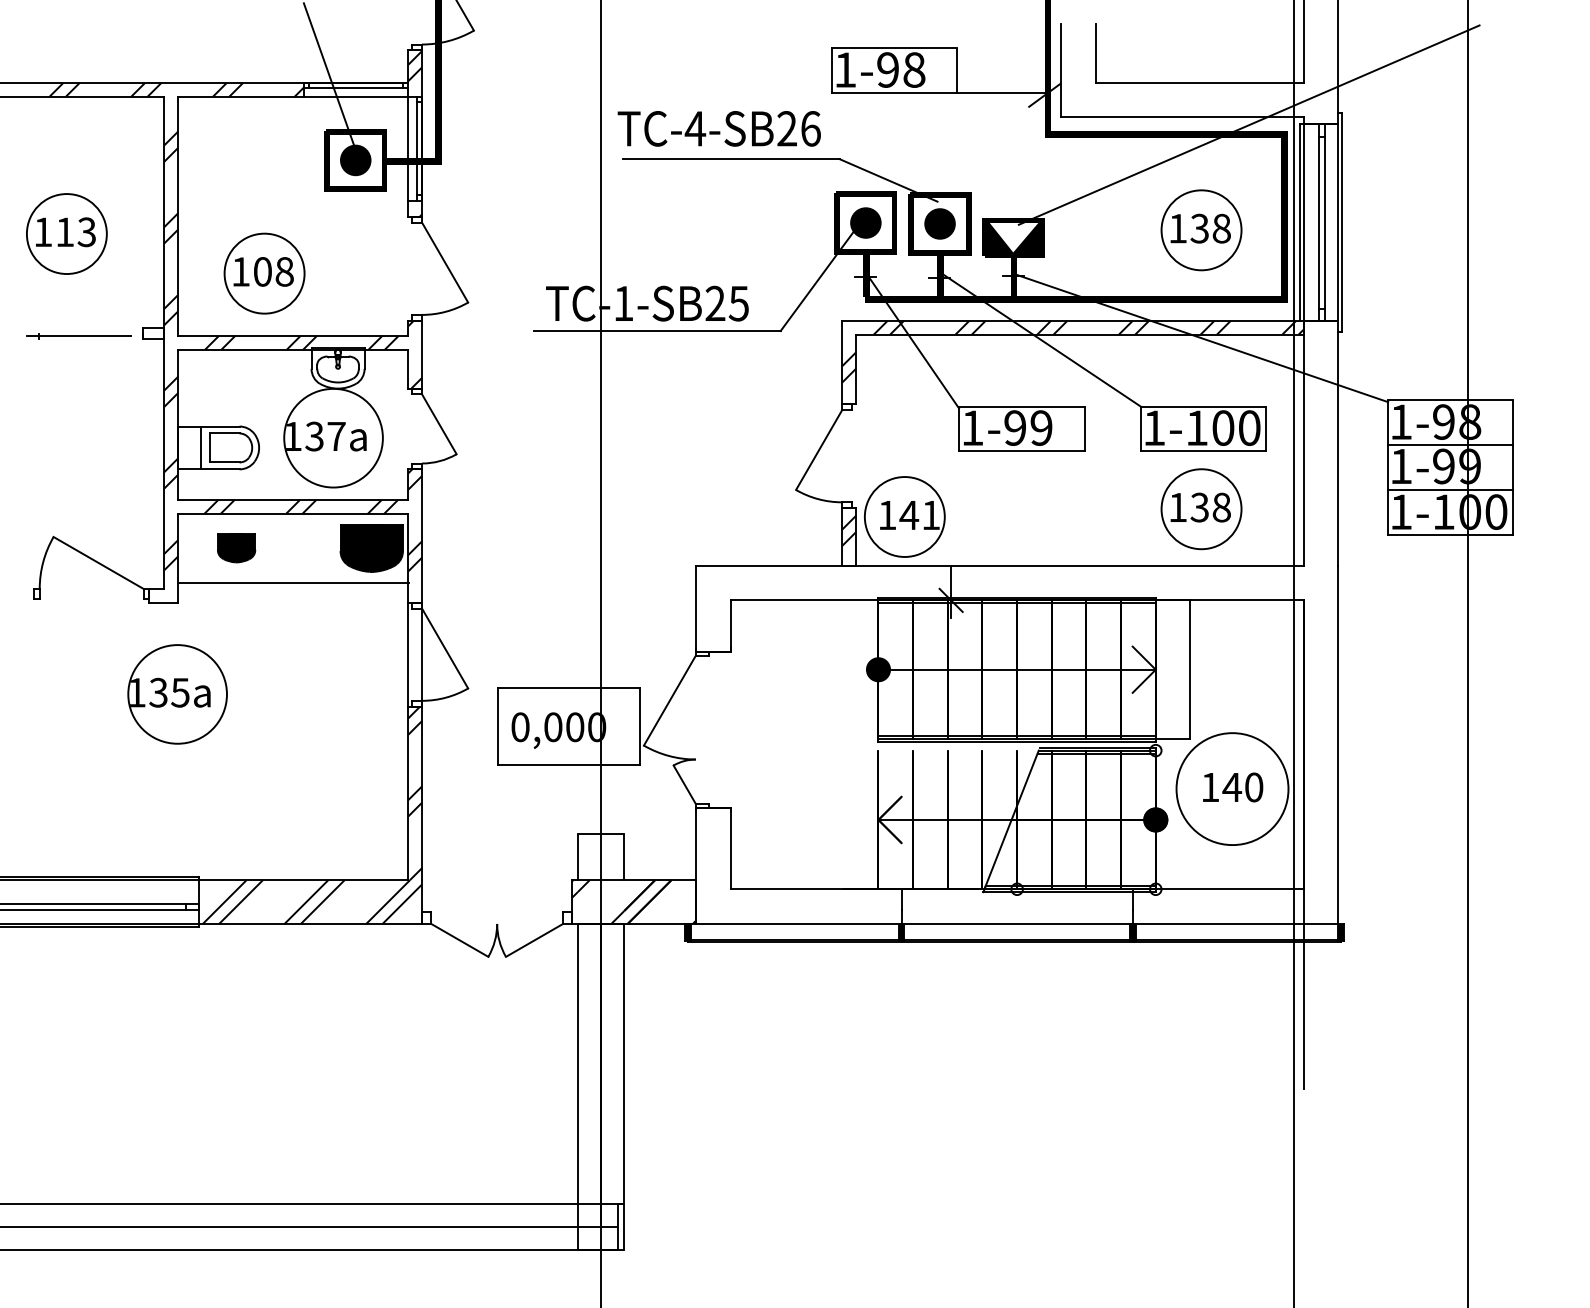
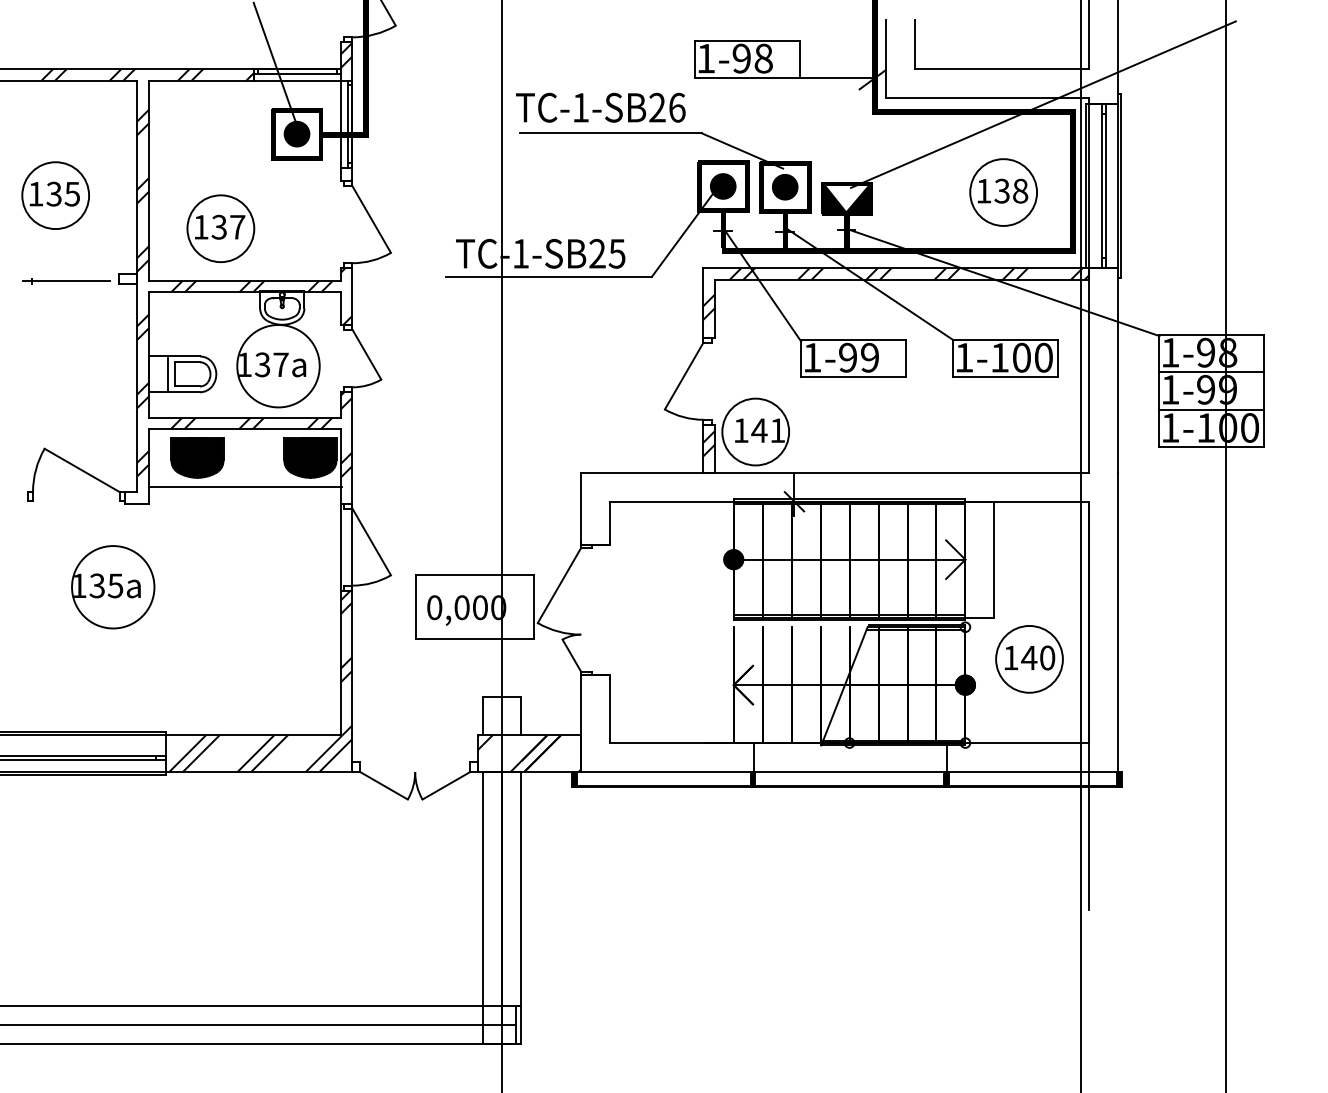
text: (695, 128) -> (580, 107), -4-SB26 -> -1-SB26
text: (75, 231) -> (62, 193), 113 -> 135
text: (273, 272) -> (228, 227), 108 -> 137
part: (1201, 509) -> (1003, 425), removed
part: (236, 547) -> (197, 457), size x1.67
part: (177, 694) -> (113, 587), moved
circle: (1232, 788) -> (1029, 658), size x0.71

